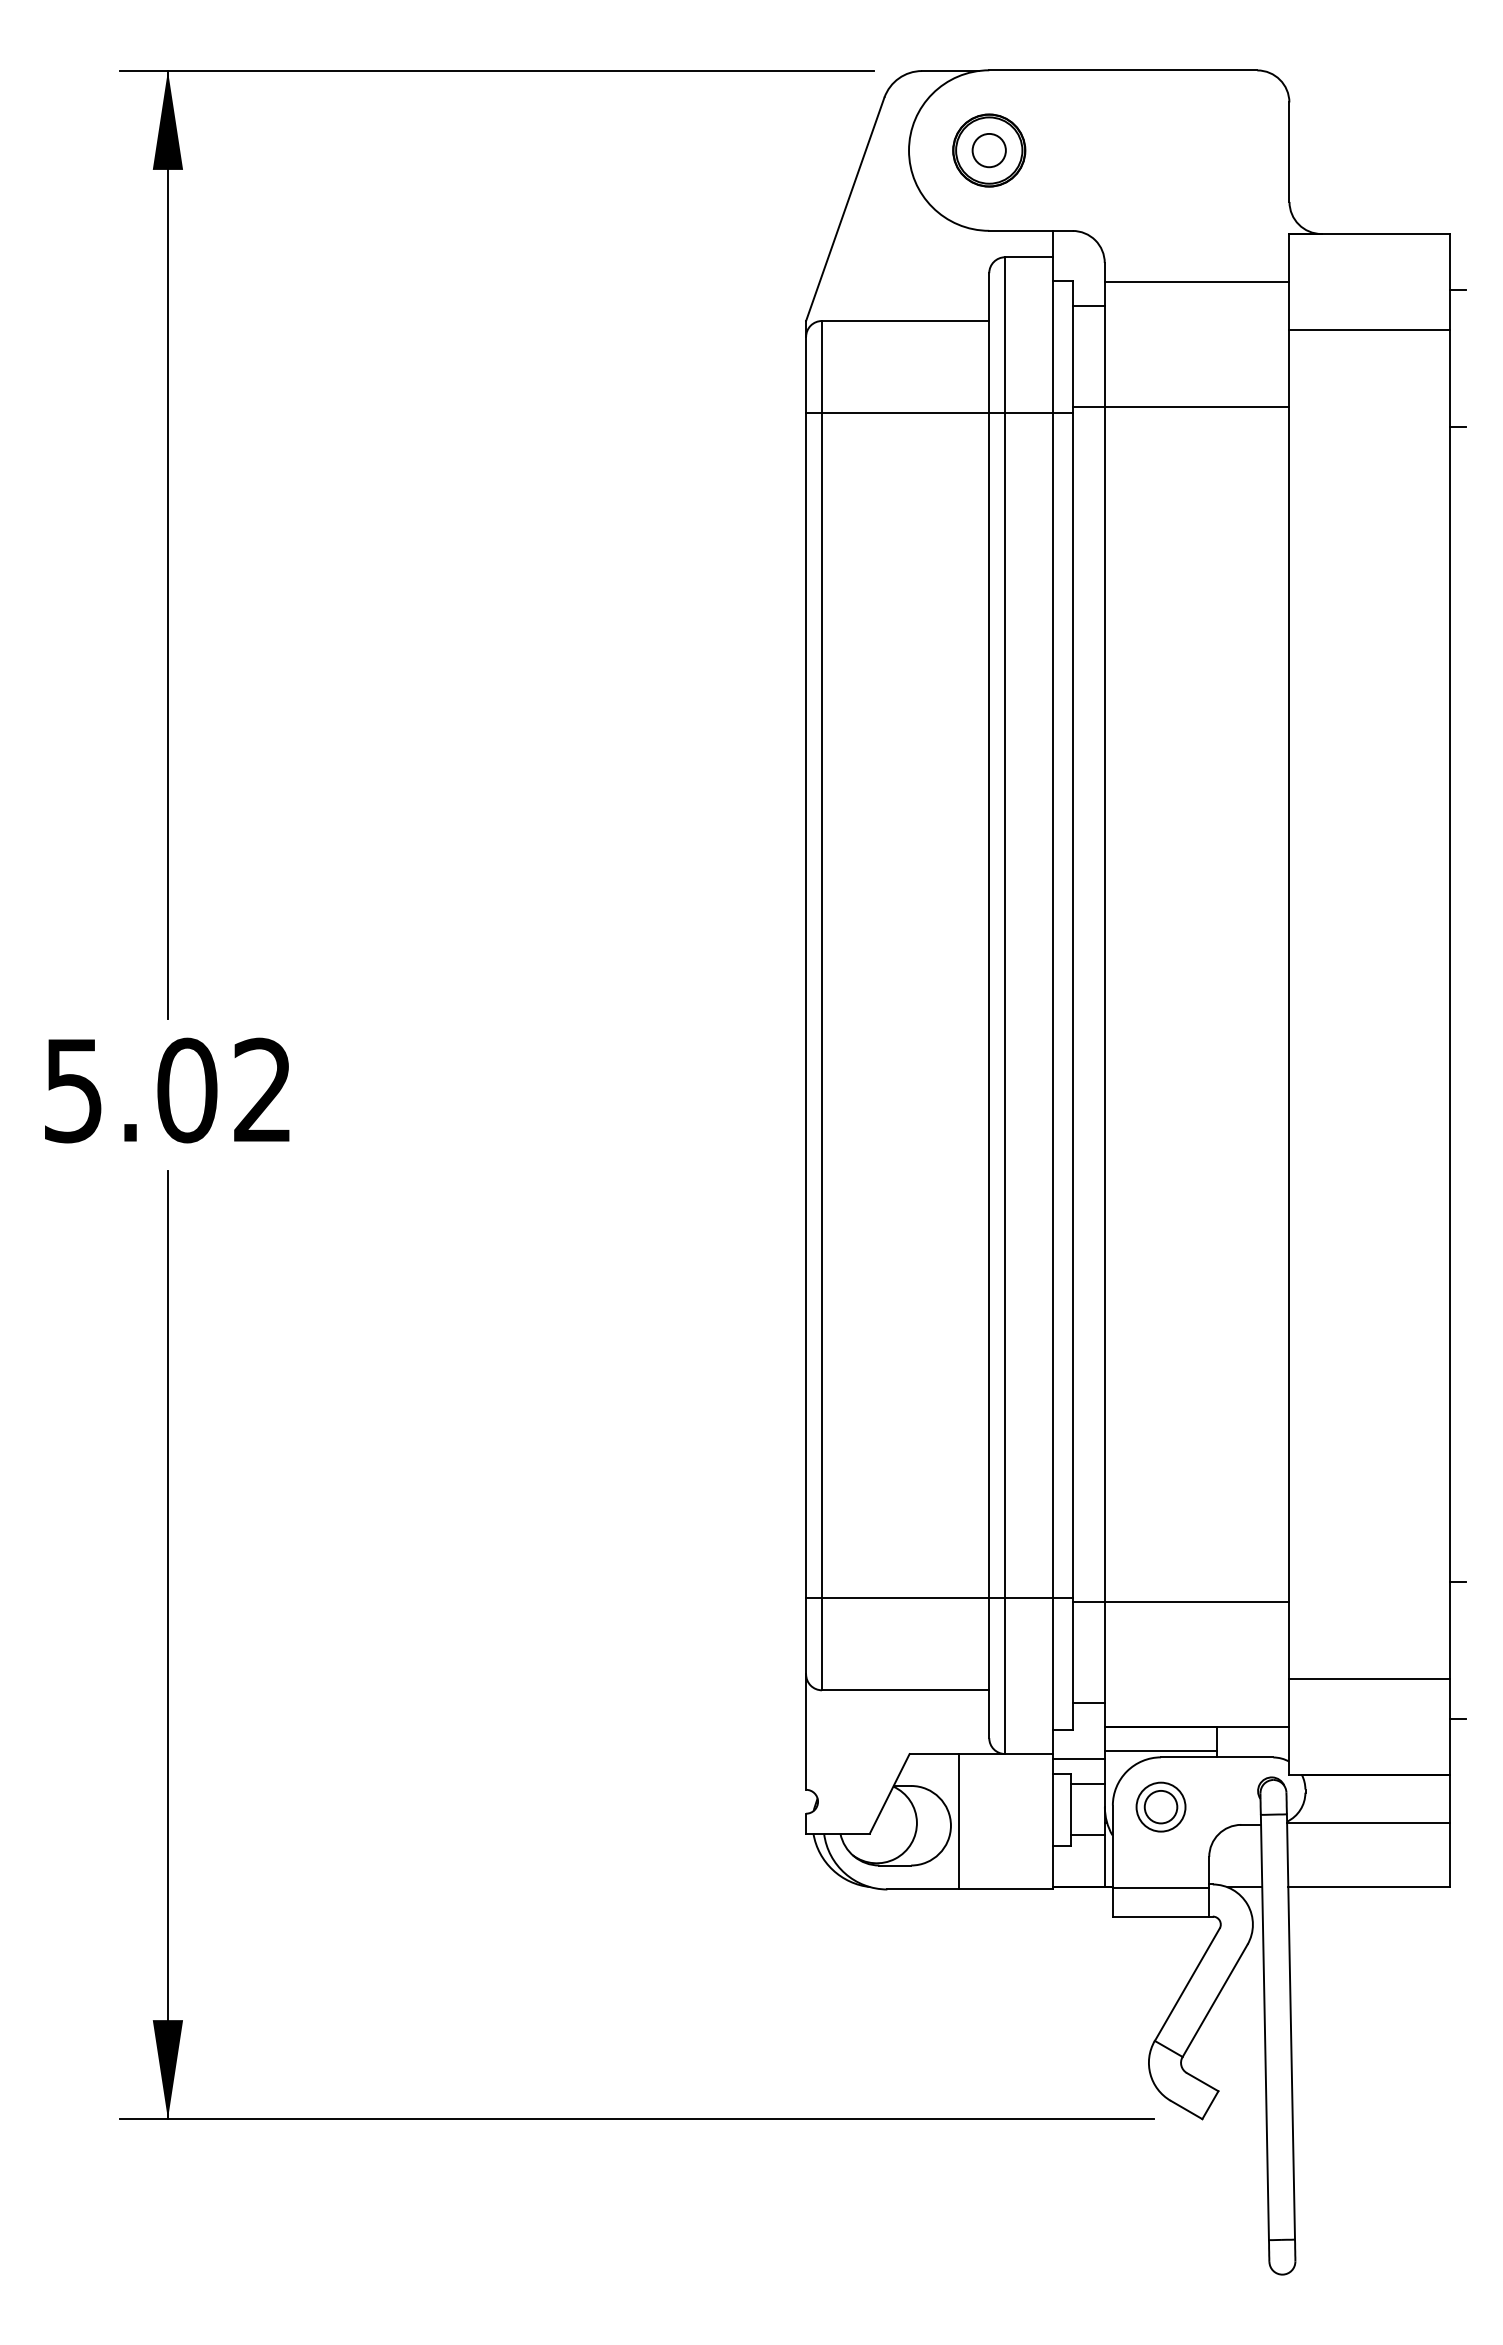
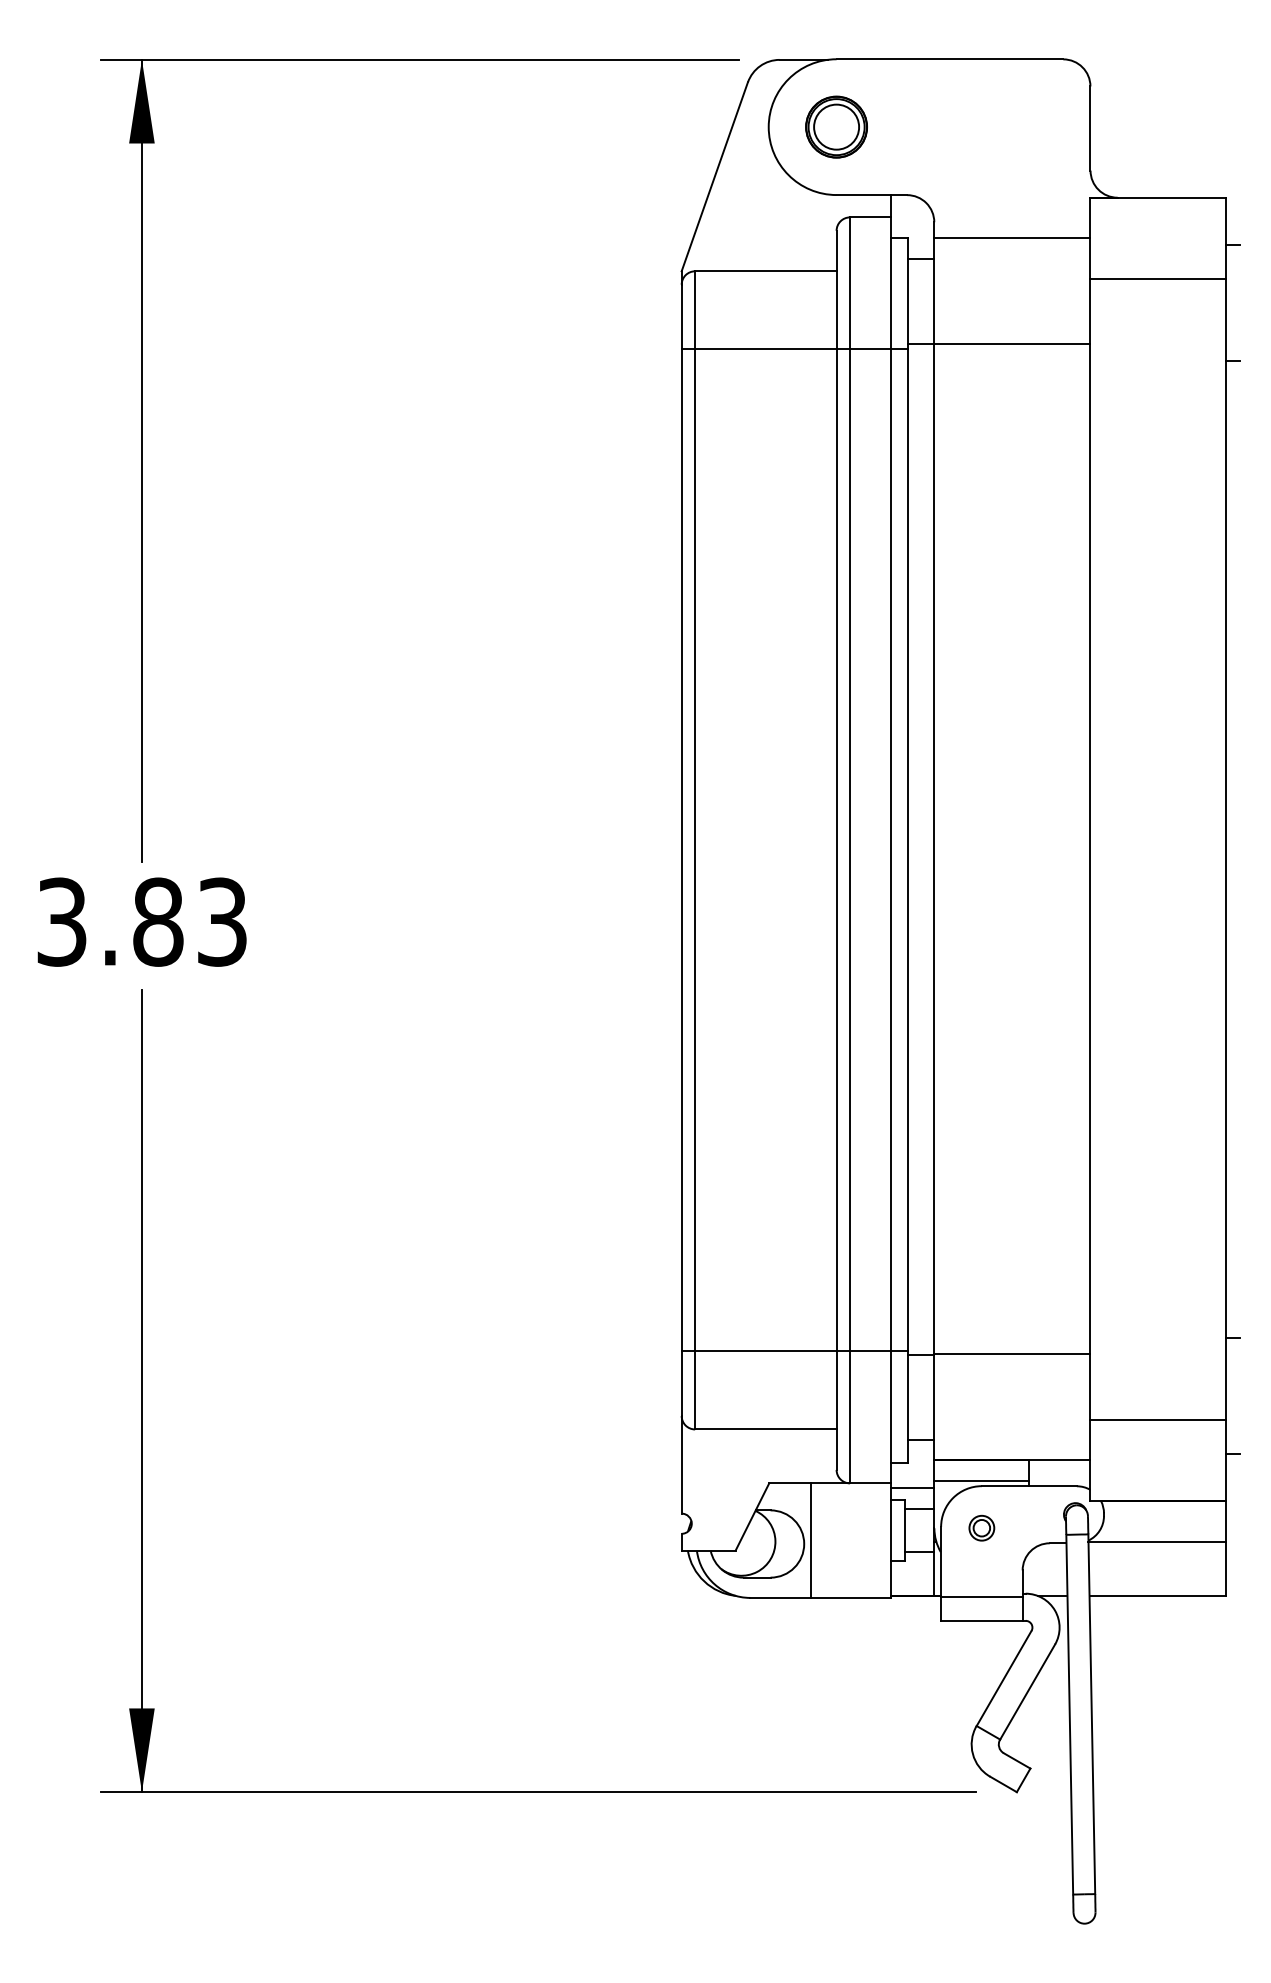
circle: (988, 150) -> (835, 127), size x1.6
text: (167, 1090) -> (141, 922), 5.02 -> 3.83
part: (1160, 1806) -> (981, 1527), size x0.6

